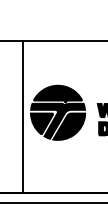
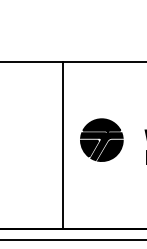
part: (57, 112) -> (101, 139), size x0.7

